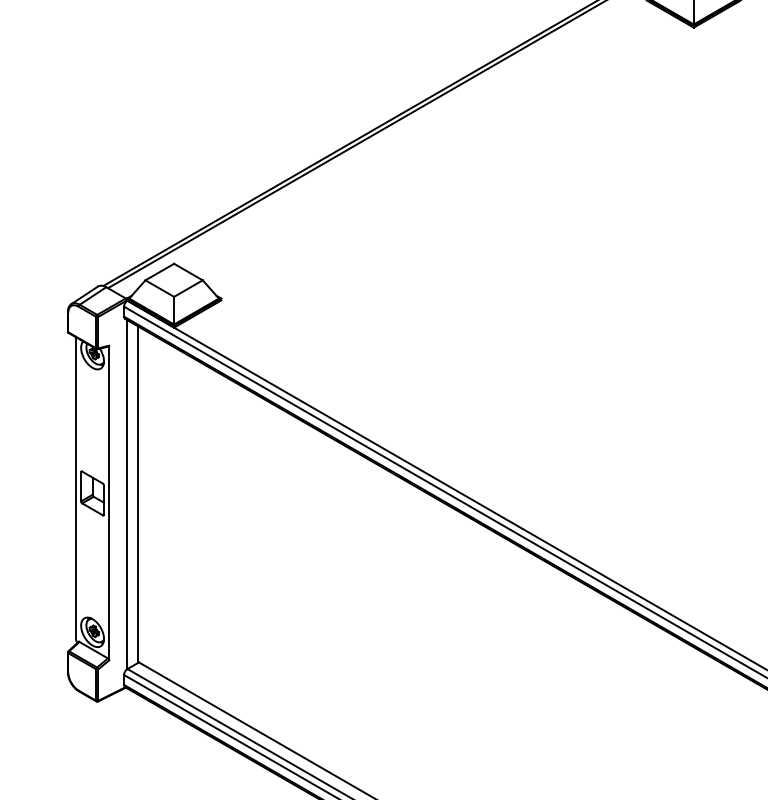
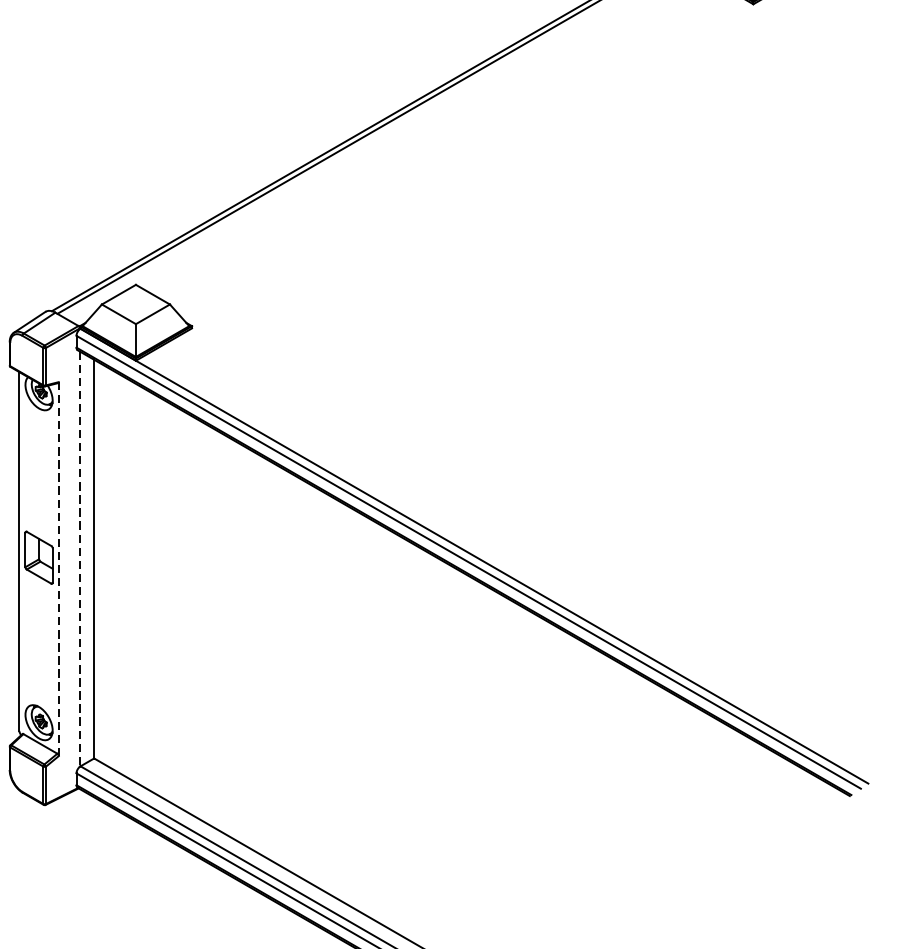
line: (126, 494) -> (79, 558), solid -> dashed
line: (109, 502) -> (59, 568), solid -> dashed

